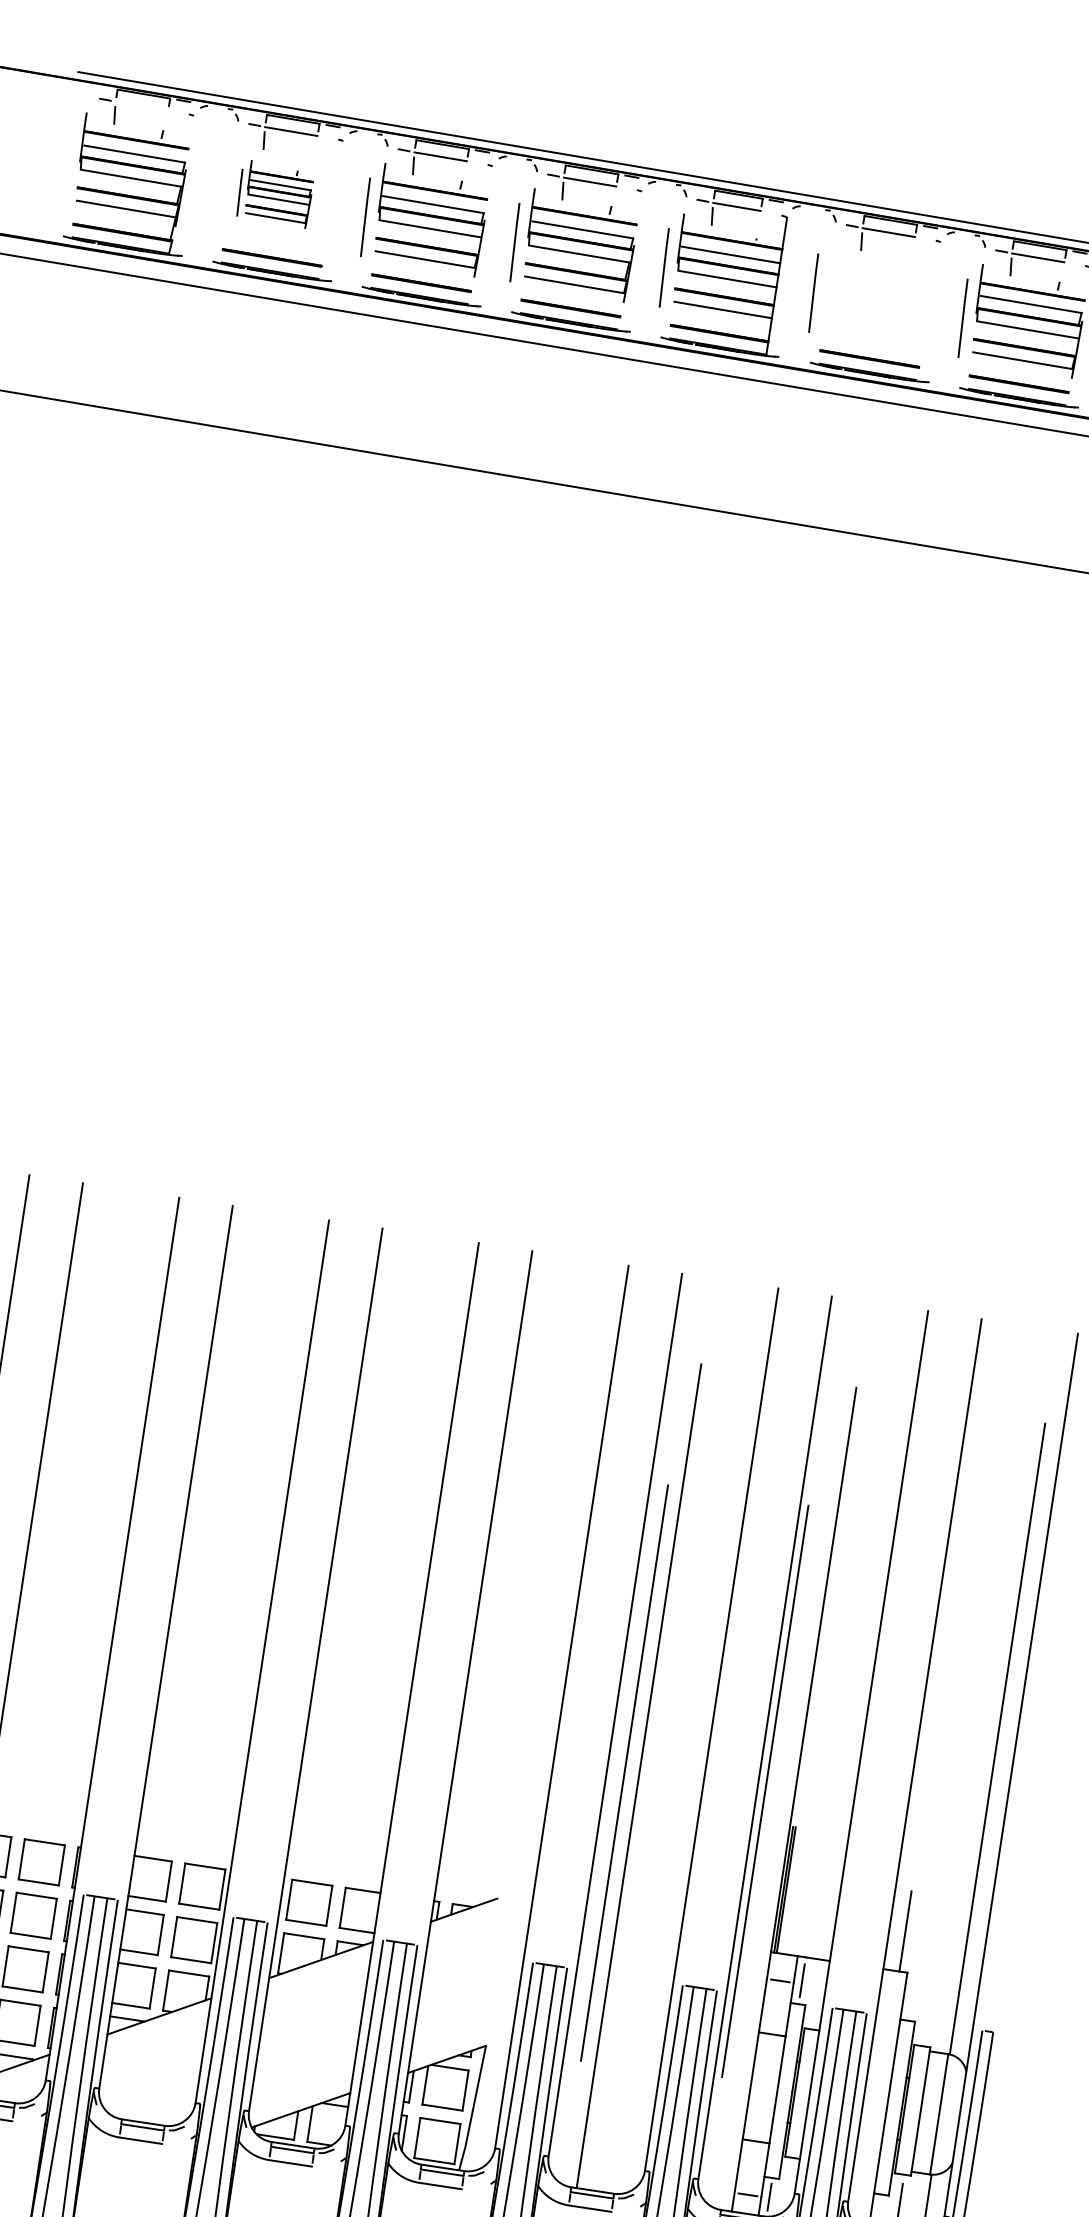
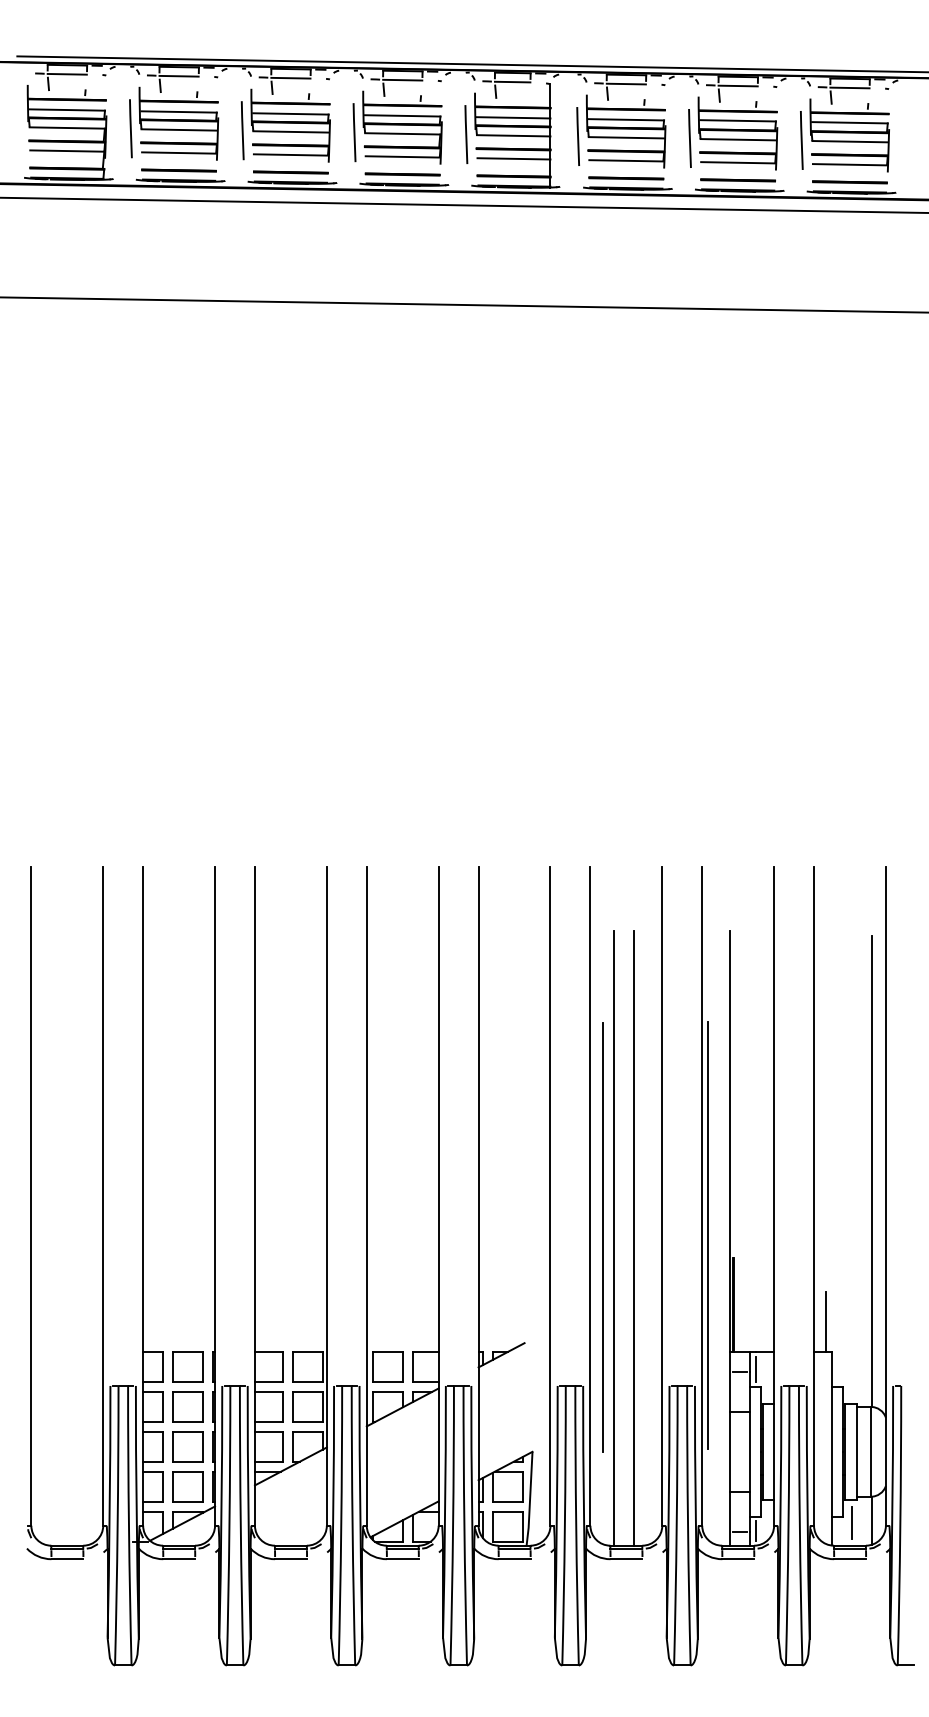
line: (141, 105) -> (66, 73), added
part: (275, 193) -> (174, 123), size x1.67
part: (879, 296) -> (626, 131), added
line: (666, 1779) -> (634, 1237), added

